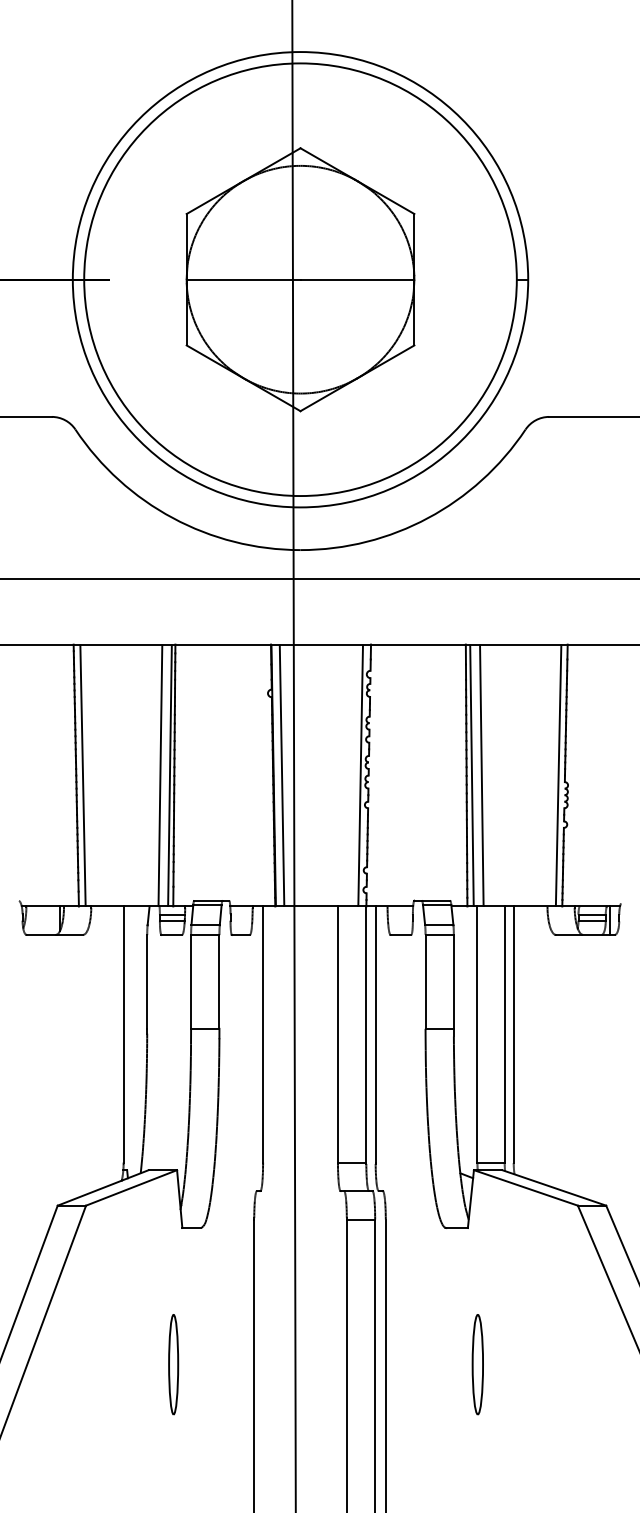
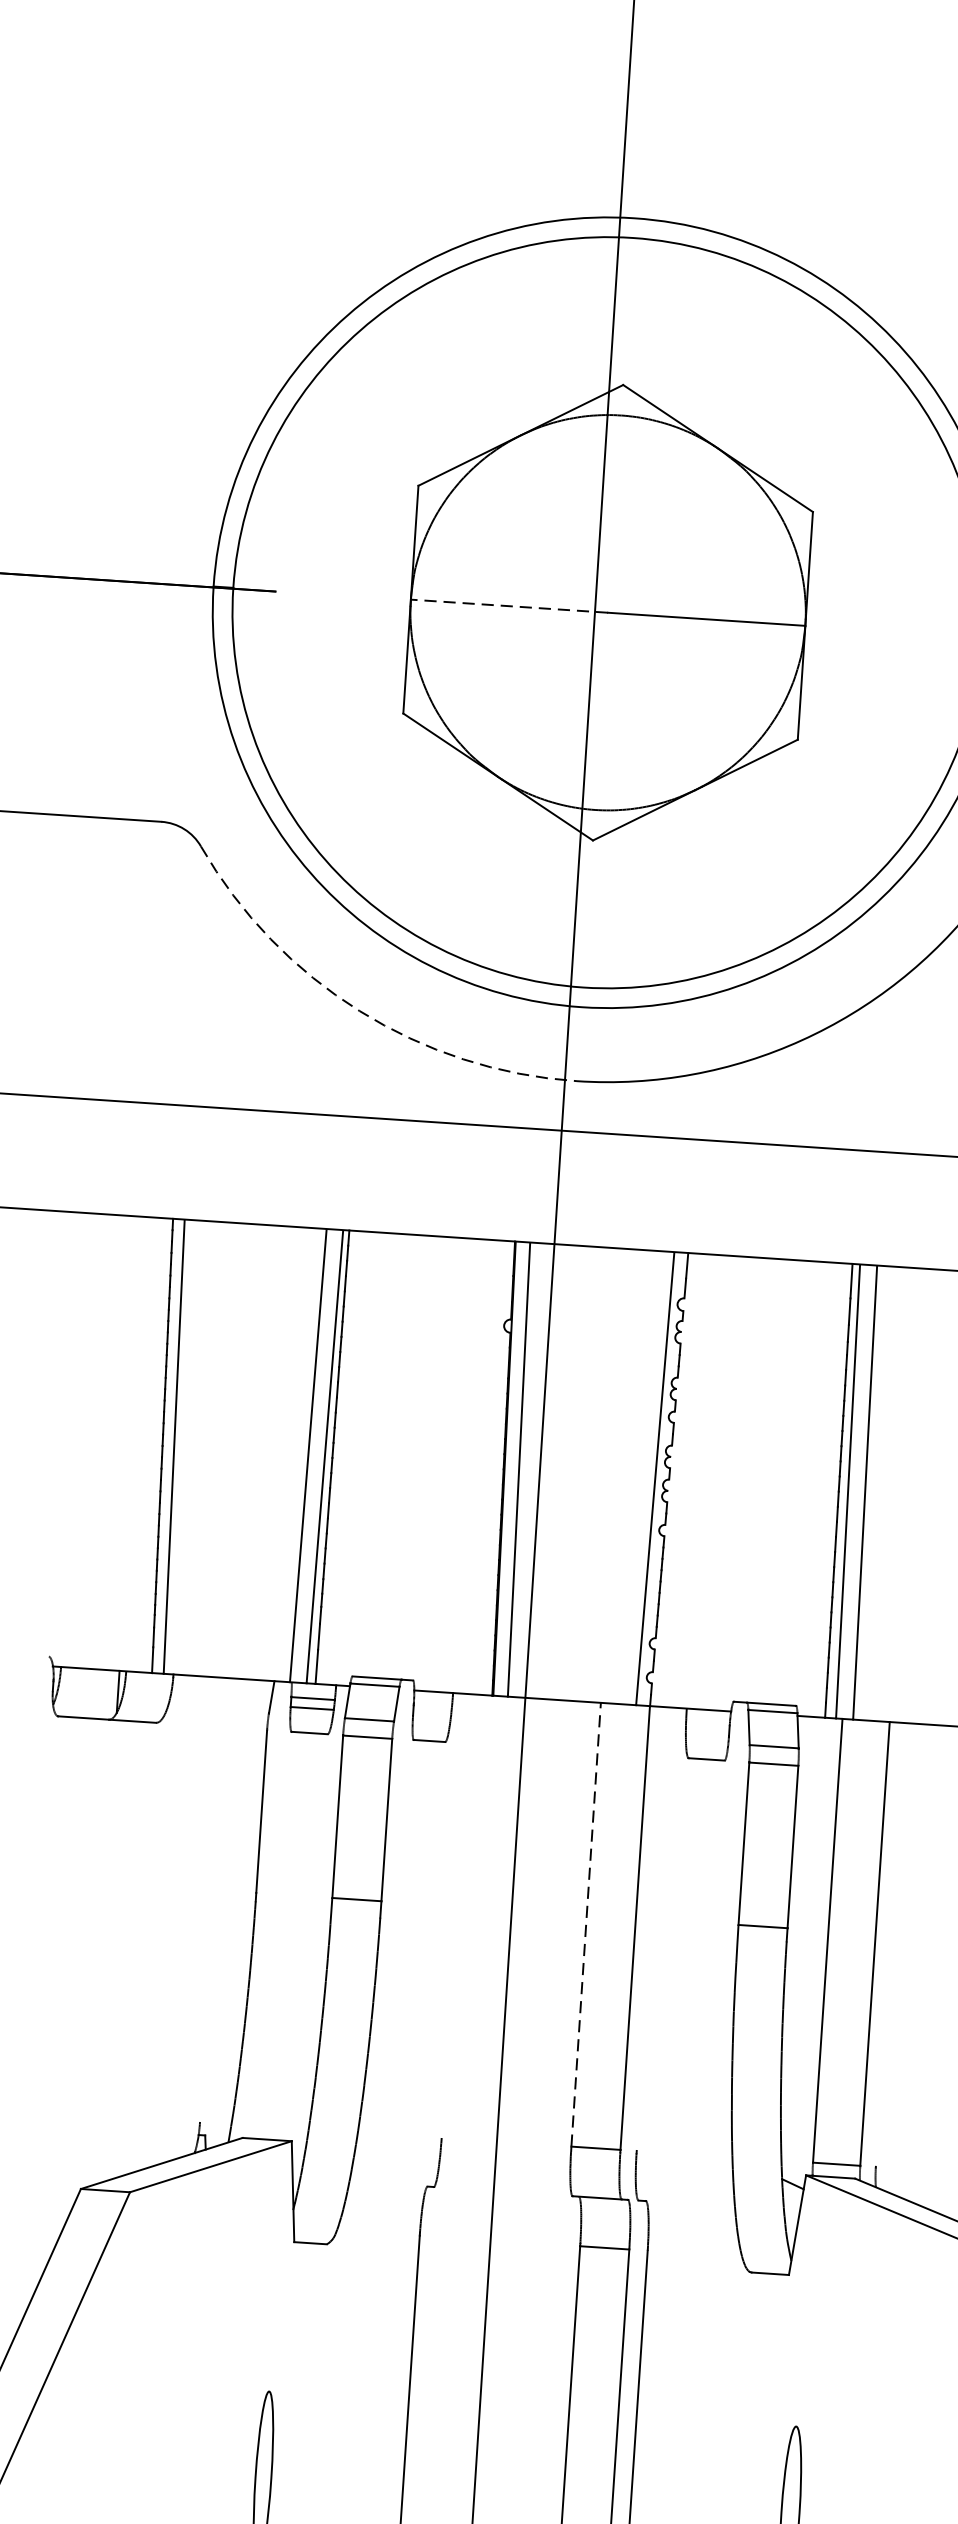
line: (243, 279) -> (509, 605), solid -> dashed
arc: (172, 518) -> (358, 1011), solid -> dashed
line: (123, 1034) -> (214, 1900), removed
line: (263, 1034) -> (457, 1916), removed
line: (337, 1034) -> (585, 1924), solid -> dashed
line: (375, 1034) -> (651, 1929), removed
line: (513, 1034) -> (890, 1944), removed

